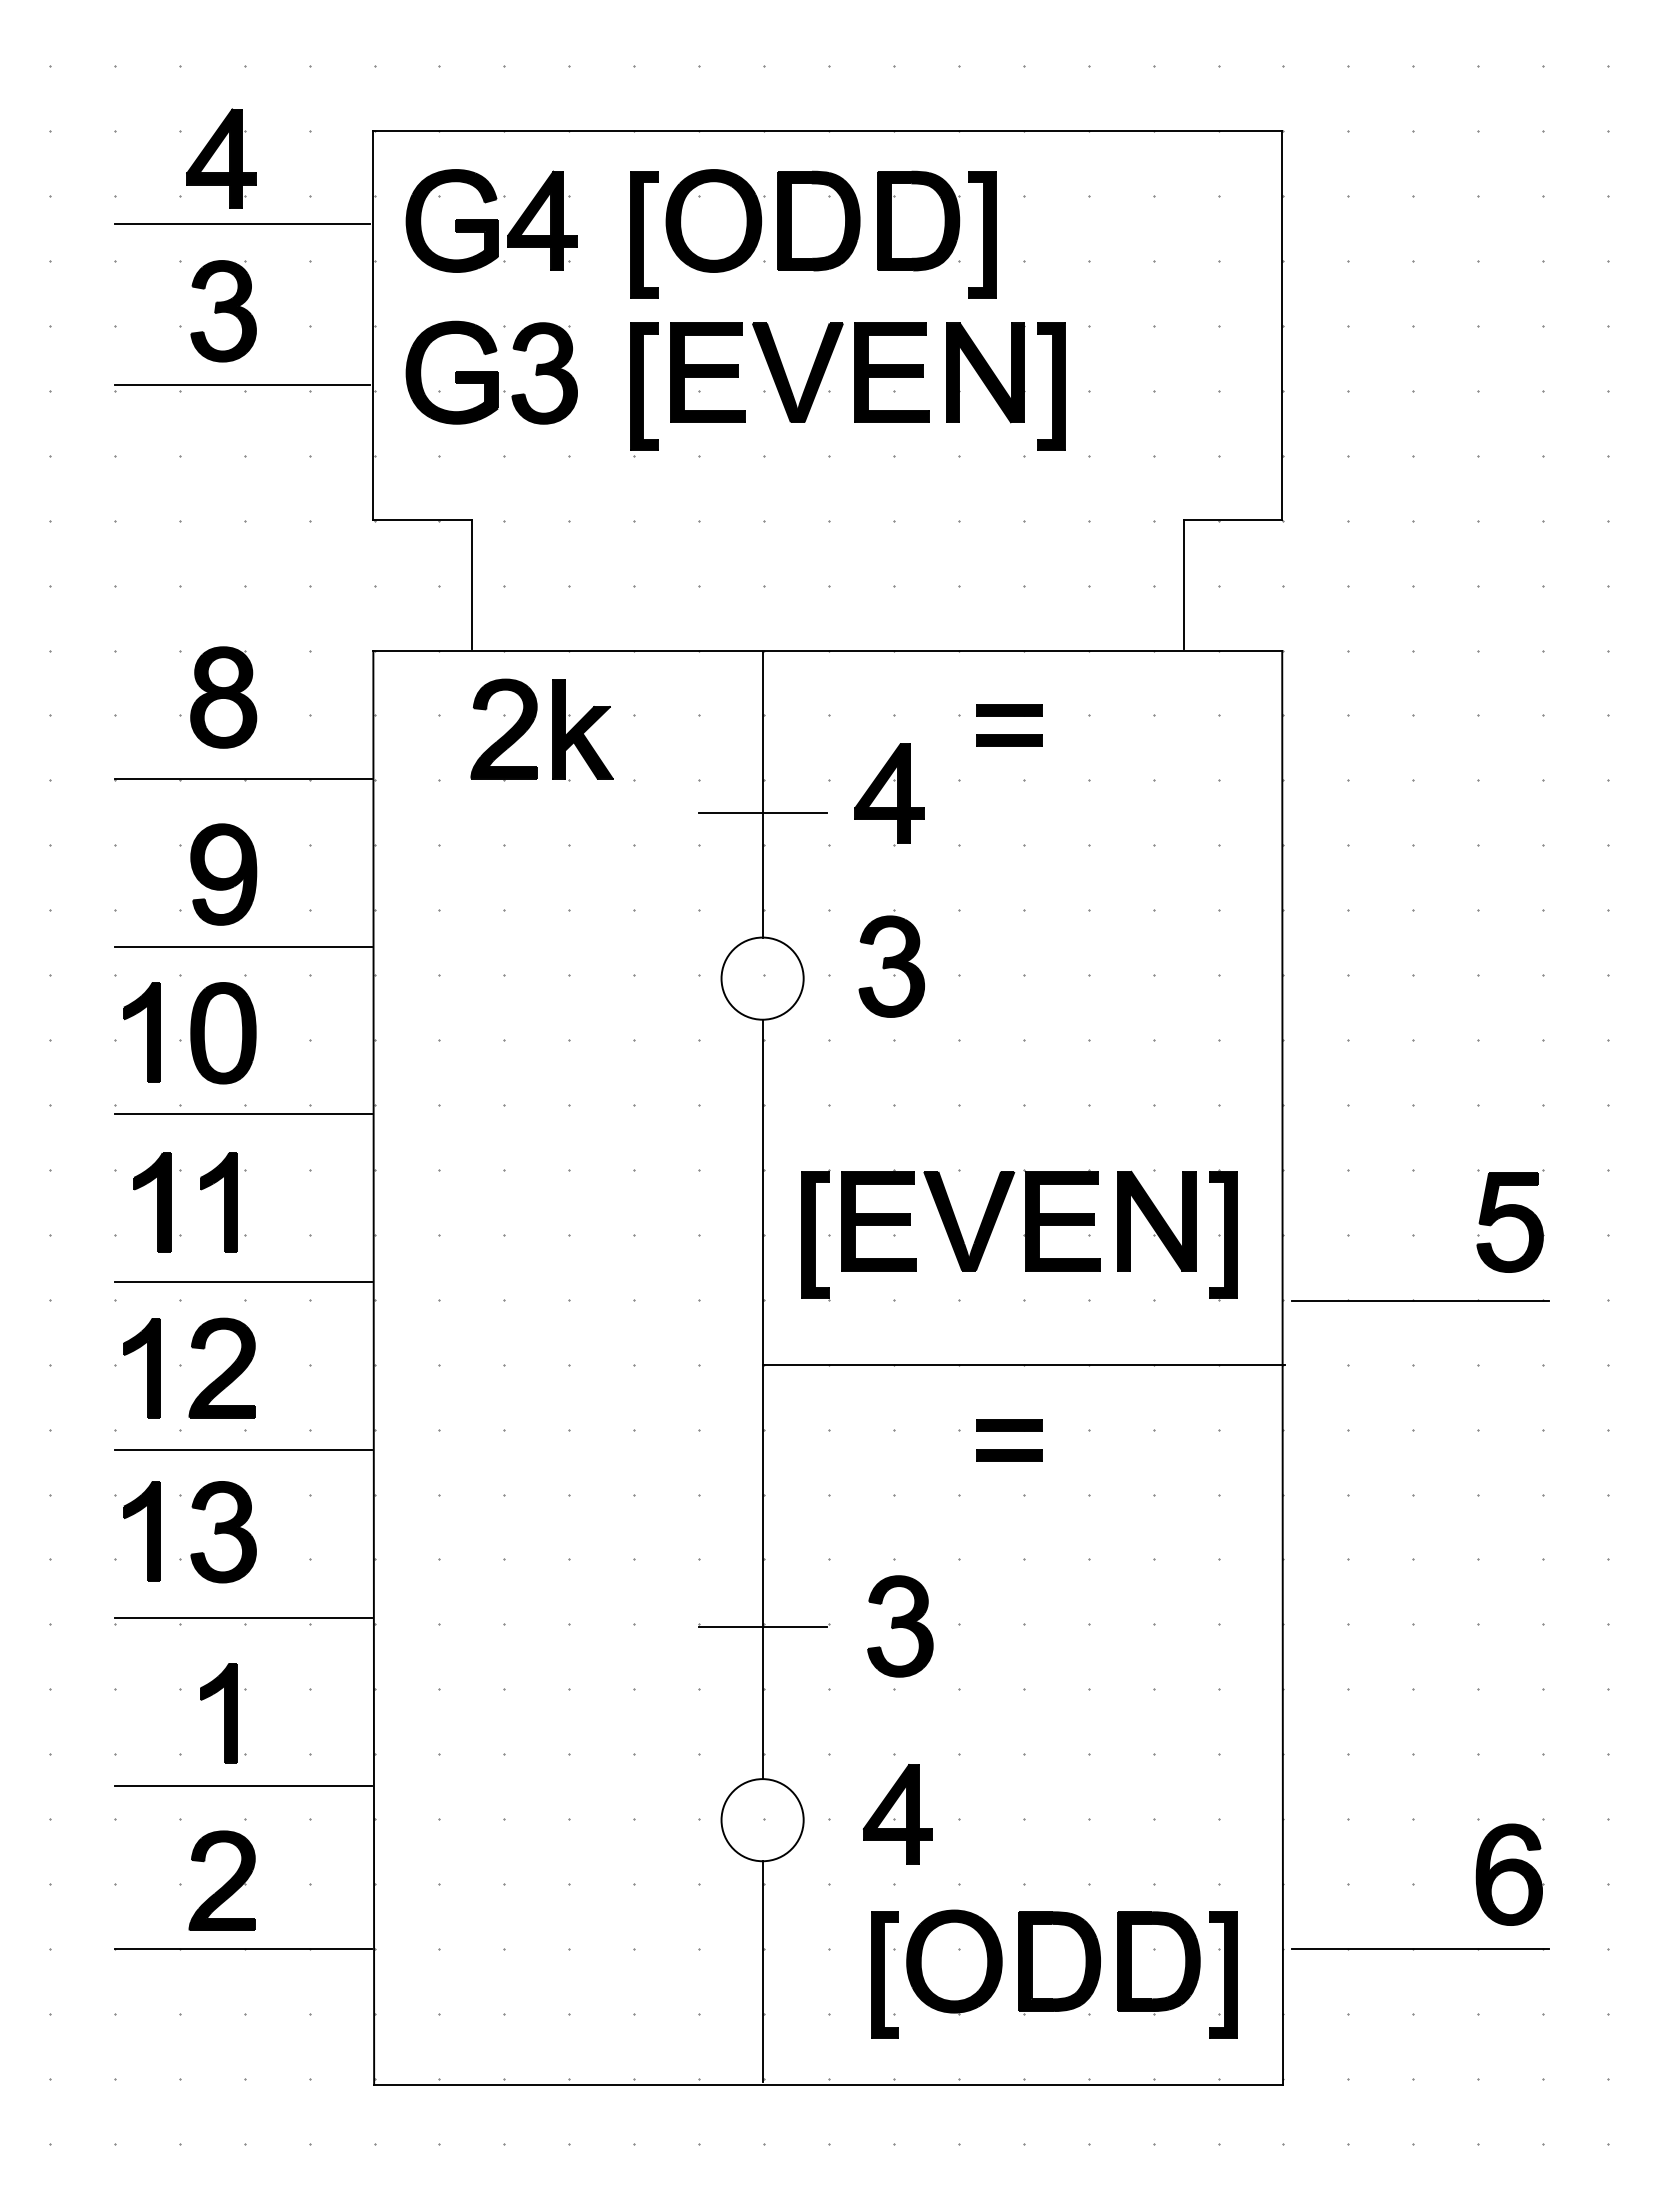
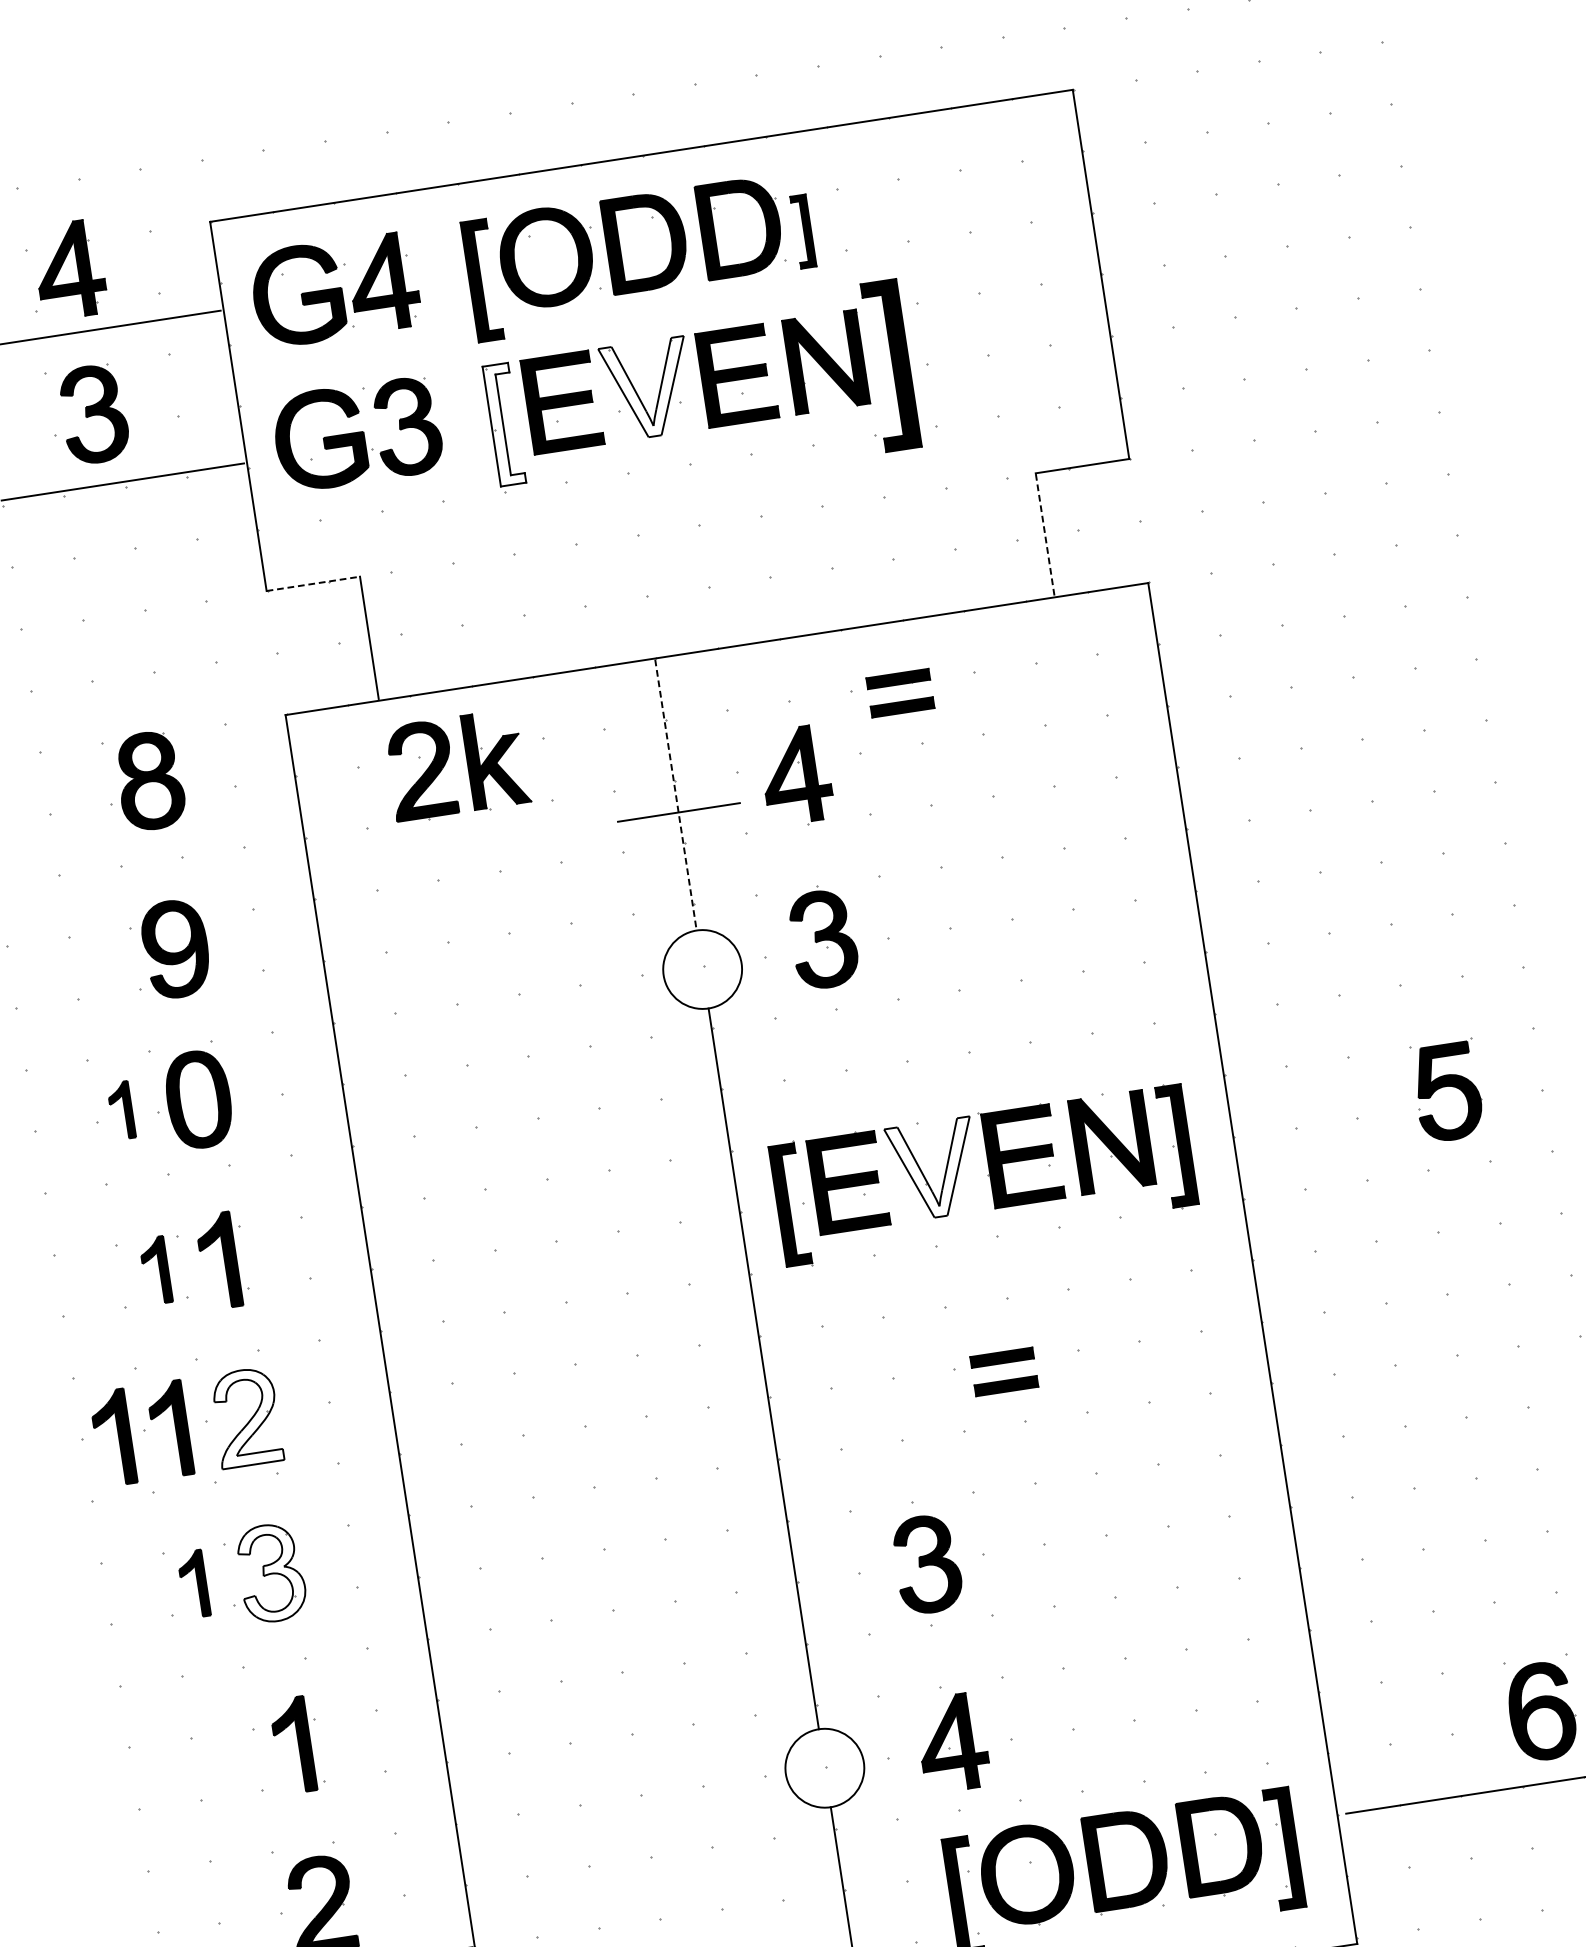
part: (982, 234) -> (803, 231), size x0.6
fill: (797, 372) -> (647, 389), removed
fill: (644, 386) -> (504, 424), removed
part: (1051, 386) -> (890, 365), size x1.4
line: (423, 520) -> (314, 583), solid -> dashed
line: (1183, 584) -> (1044, 534), solid -> dashed
line: (242, 778) -> (179, 855), removed
line: (762, 794) -> (675, 794), solid -> dashed
line: (242, 946) -> (204, 1014), removed
part: (141, 1032) -> (120, 1110), size x0.6
line: (242, 1114) -> (228, 1173), removed
part: (152, 1202) -> (156, 1270), size x0.7
fill: (969, 1220) -> (934, 1169), removed
line: (242, 1282) -> (253, 1333), removed
line: (1420, 1300) -> (1373, 1179), removed
line: (1023, 1364) -> (1006, 1297), removed
fill: (221, 1367) -> (245, 1417), removed
part: (81, 1368) -> (112, 1438), added
line: (242, 1450) -> (277, 1492), removed
part: (141, 1531) -> (193, 1584), size x0.7
fill: (223, 1531) -> (271, 1572), removed
line: (242, 1617) -> (301, 1651), removed
line: (762, 1627) -> (796, 1585), removed
line: (242, 1785) -> (326, 1810), removed

